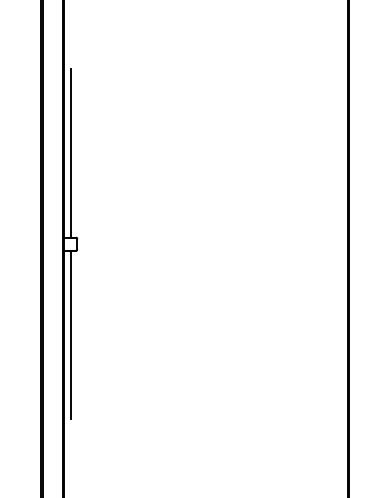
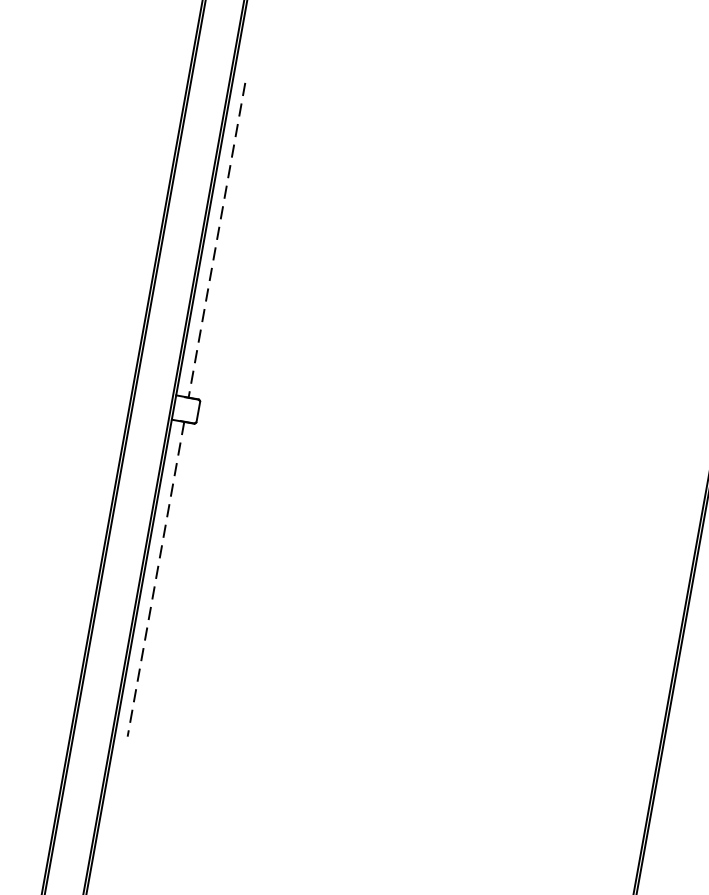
line: (70, 154) -> (215, 241), solid -> dashed
line: (70, 335) -> (155, 580), solid -> dashed

